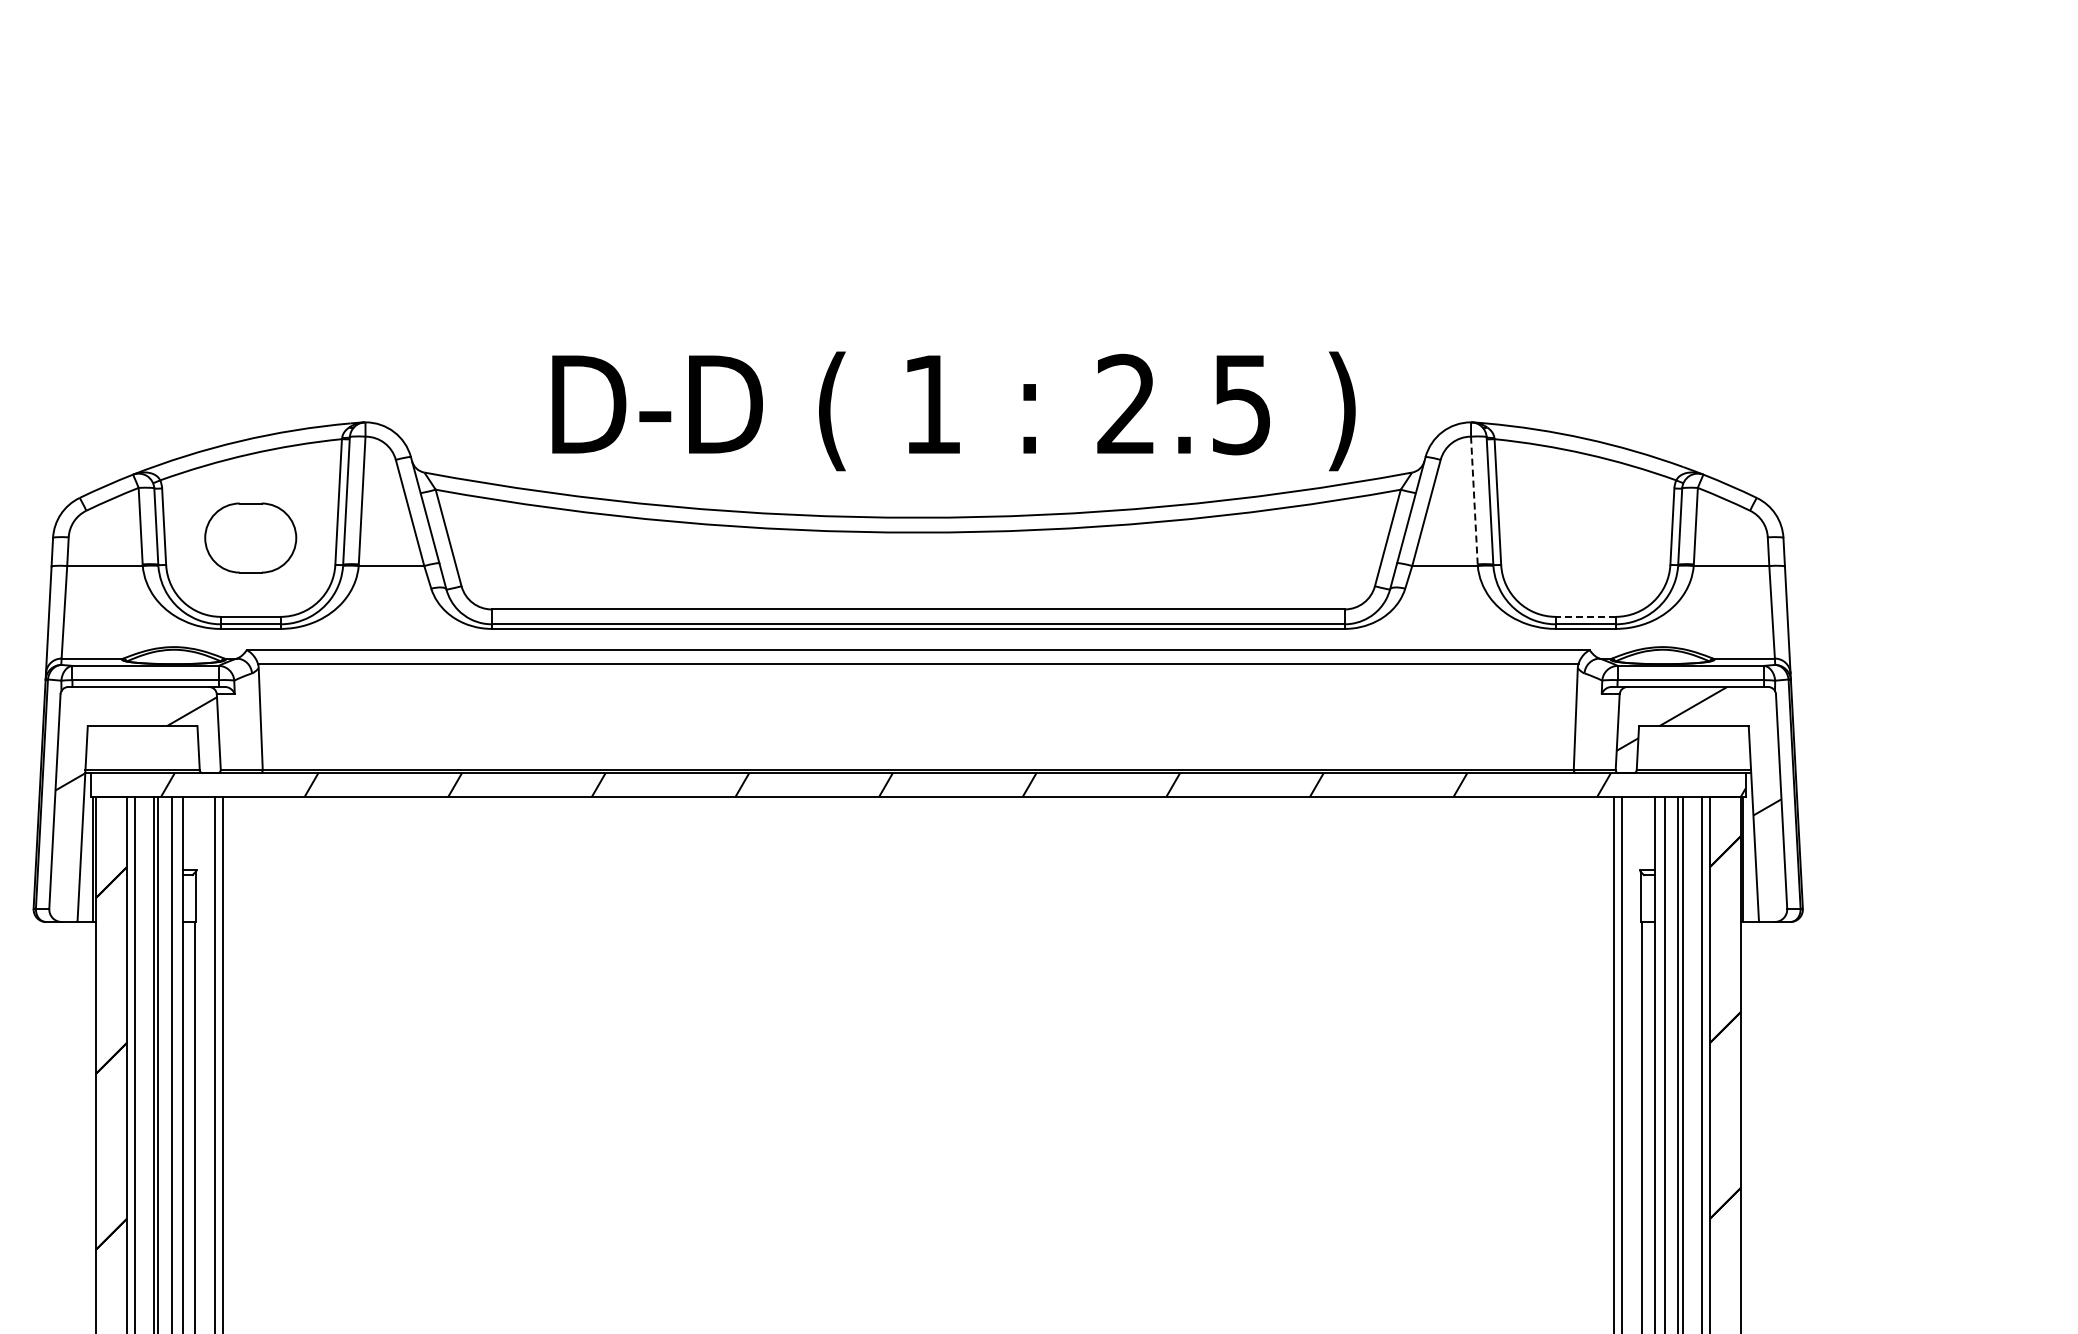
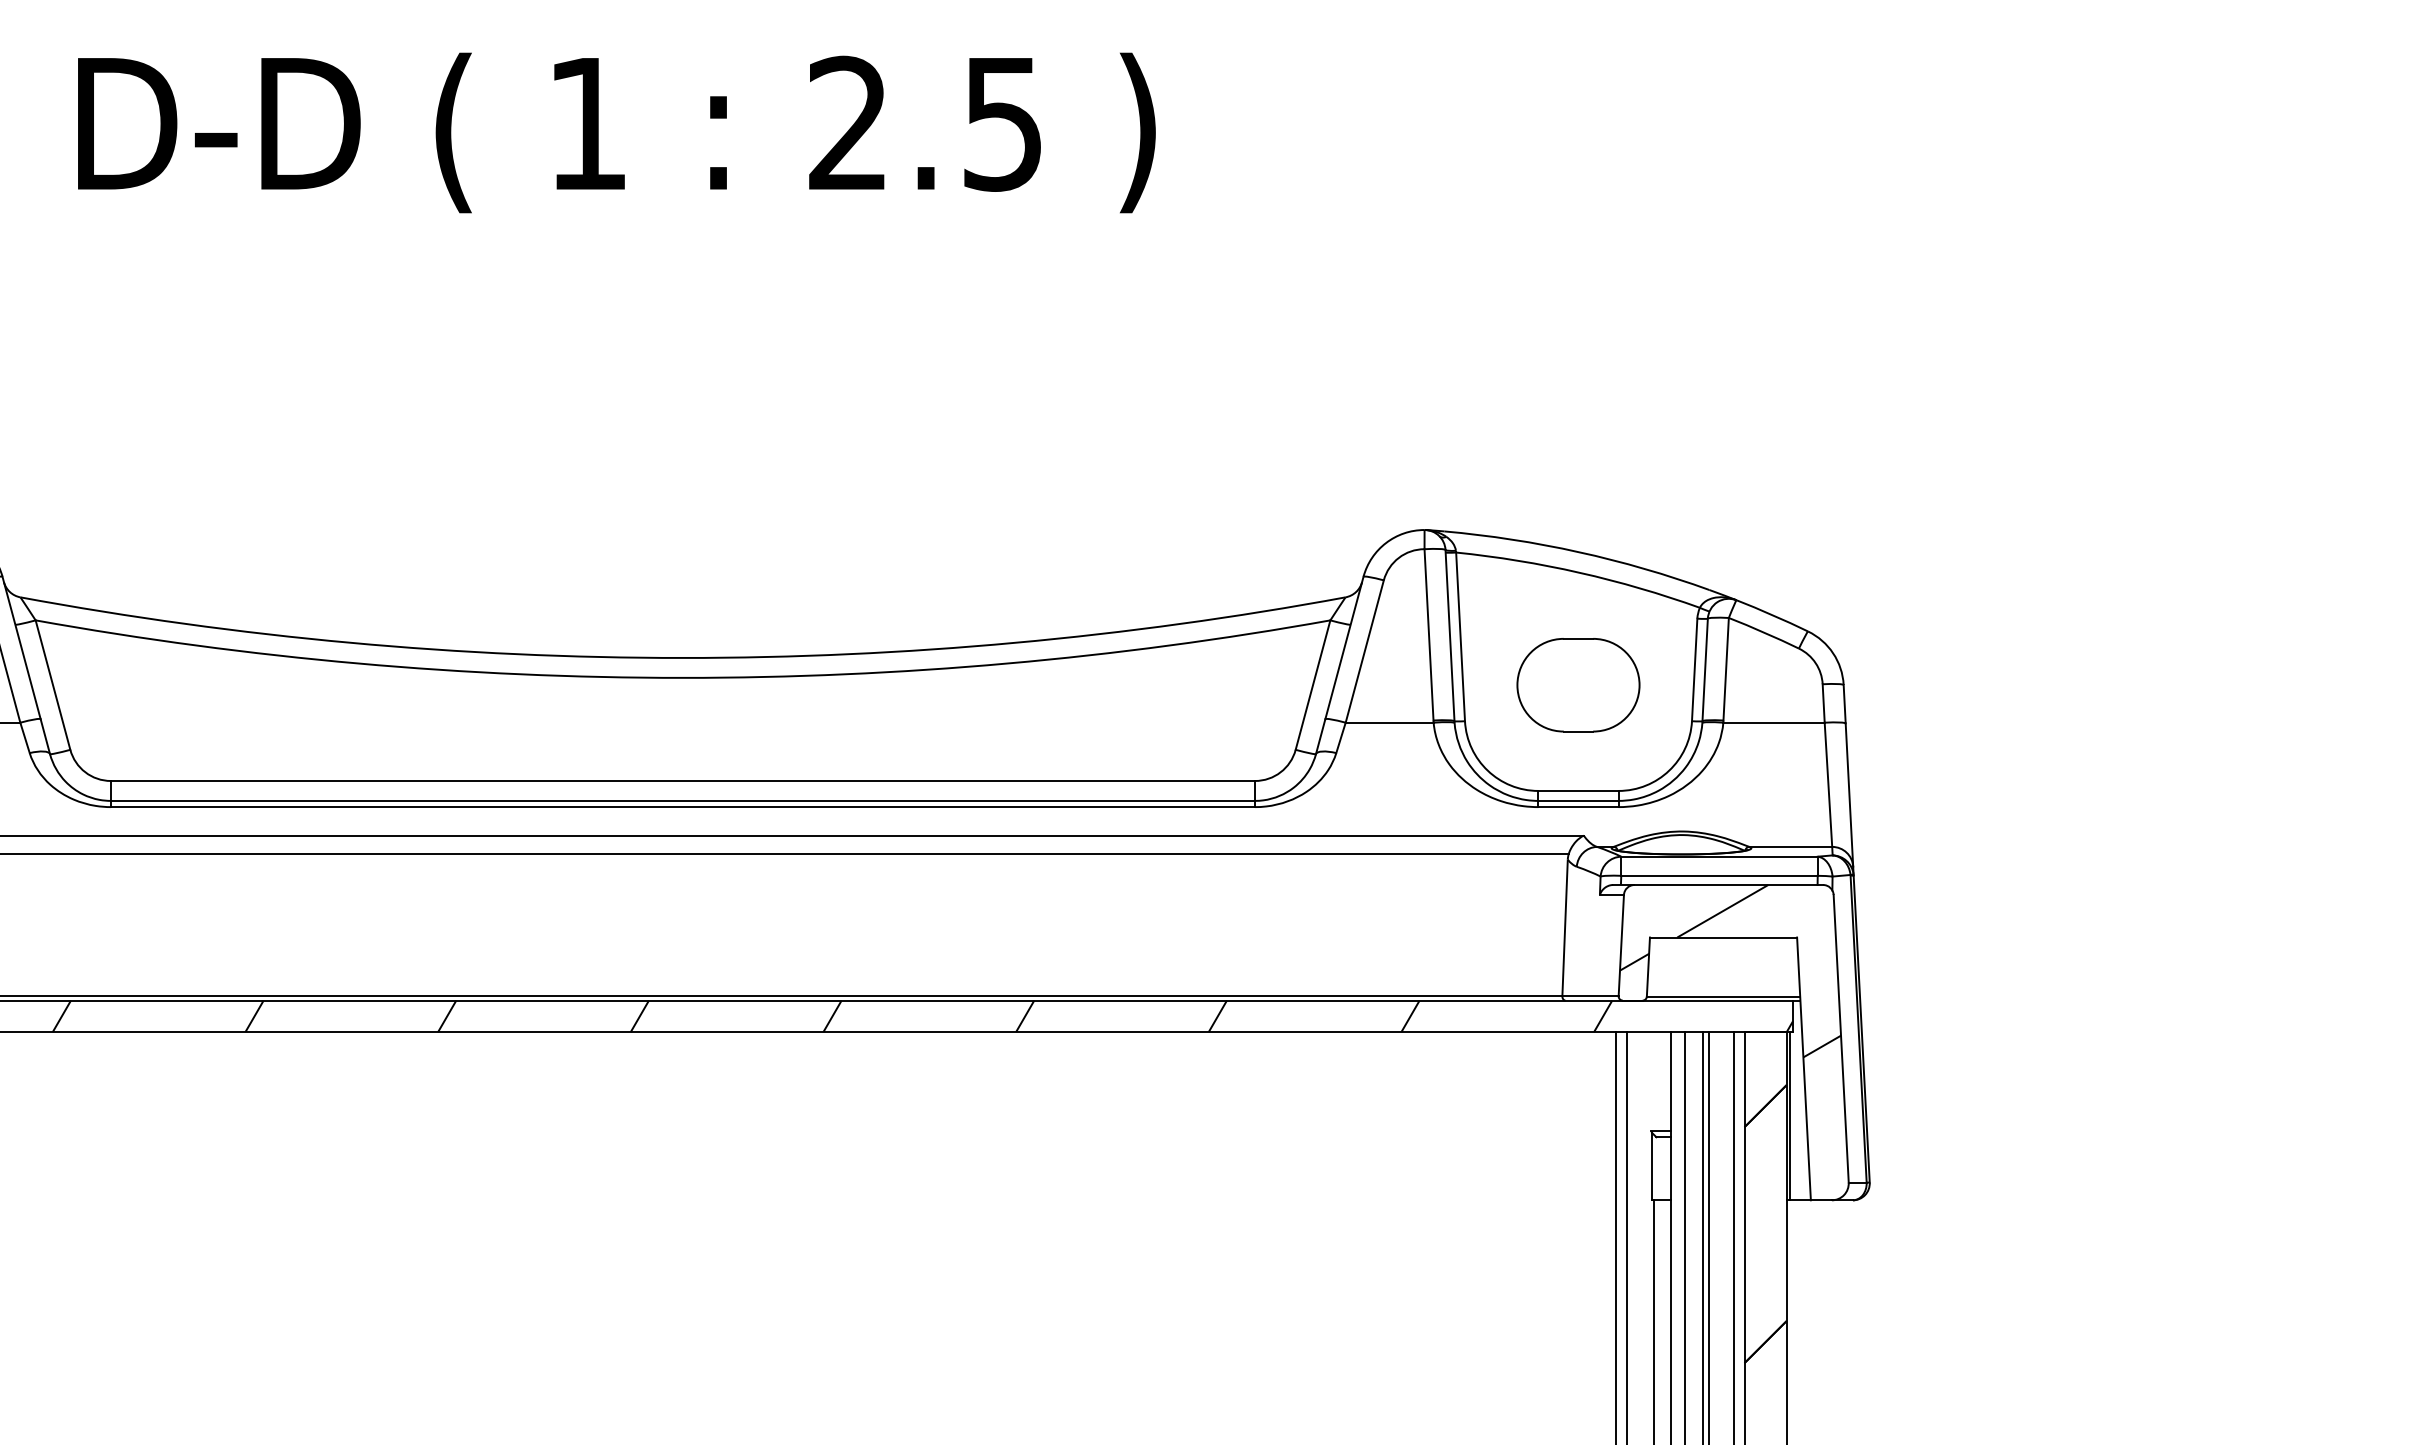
text: (953, 411) -> (616, 133), moved
line: (1474, 500) -> (1429, 634), dashed -> solid
part: (1585, 537) -> (1578, 684), added
line: (1585, 616) -> (1578, 790), dashed -> solid

